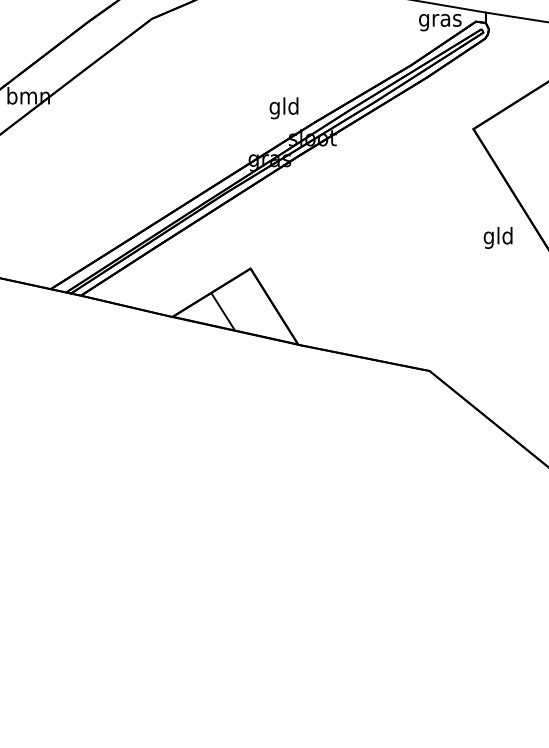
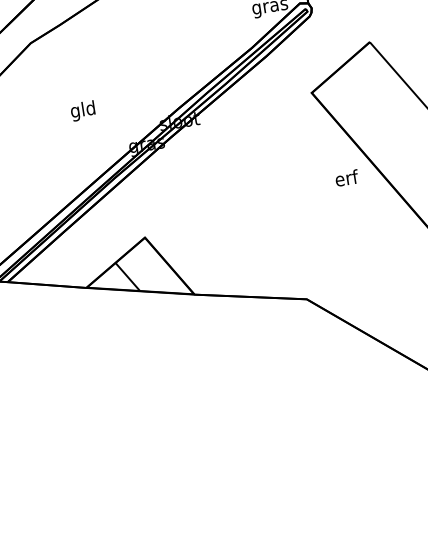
text: (283, 108) -> (82, 111), moved
text: (497, 237) -> (345, 179), gld -> erf

